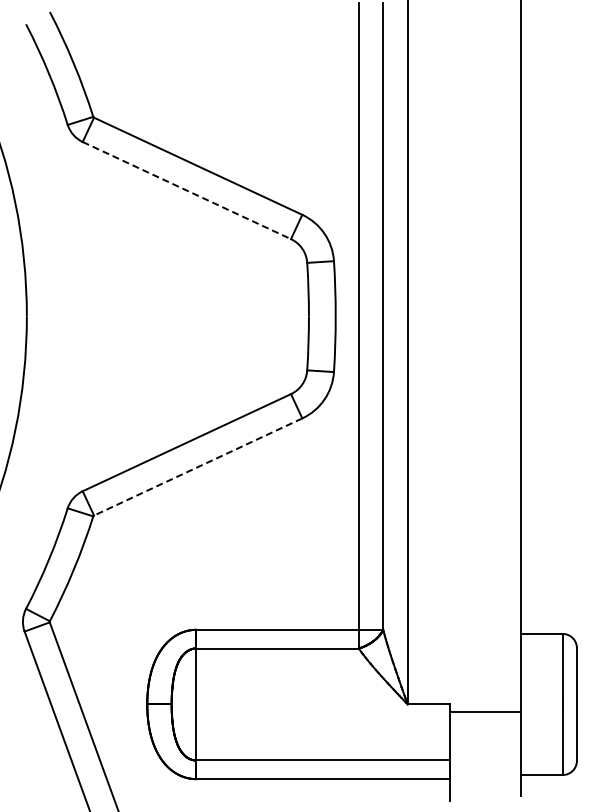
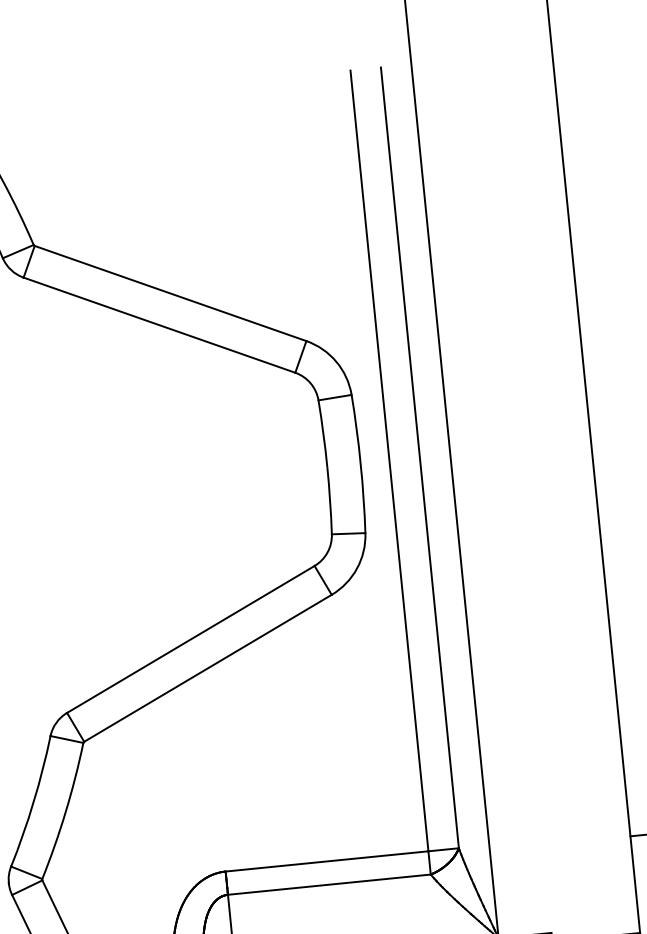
line: (186, 190) -> (159, 325), dashed -> solid
line: (198, 466) -> (208, 667), dashed -> solid

